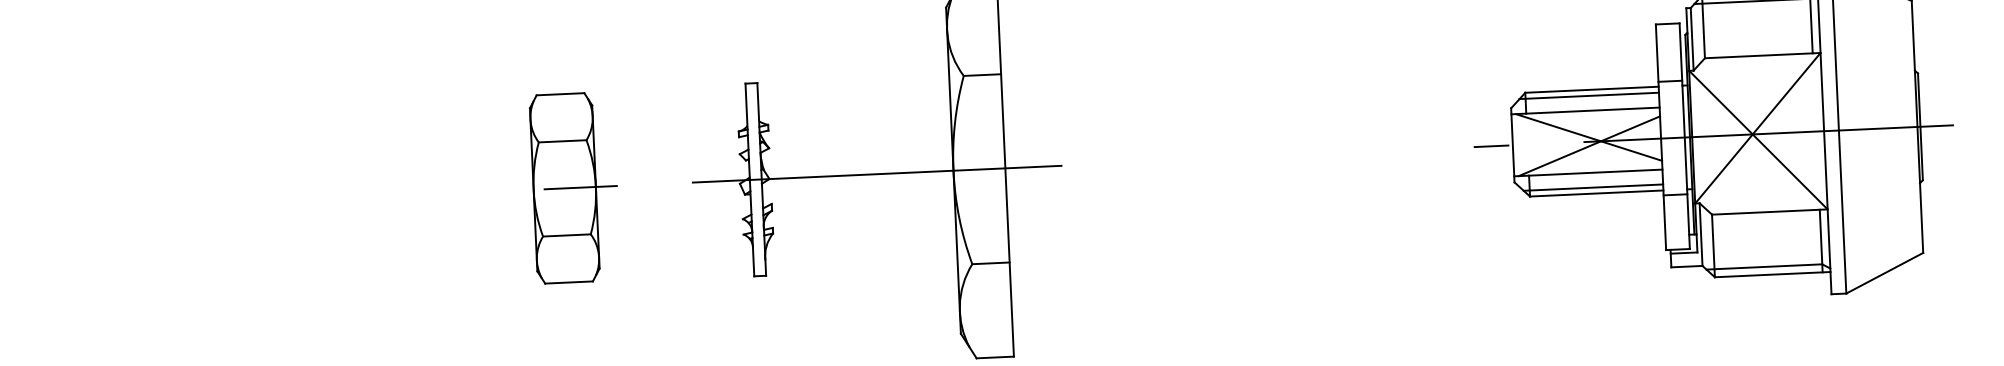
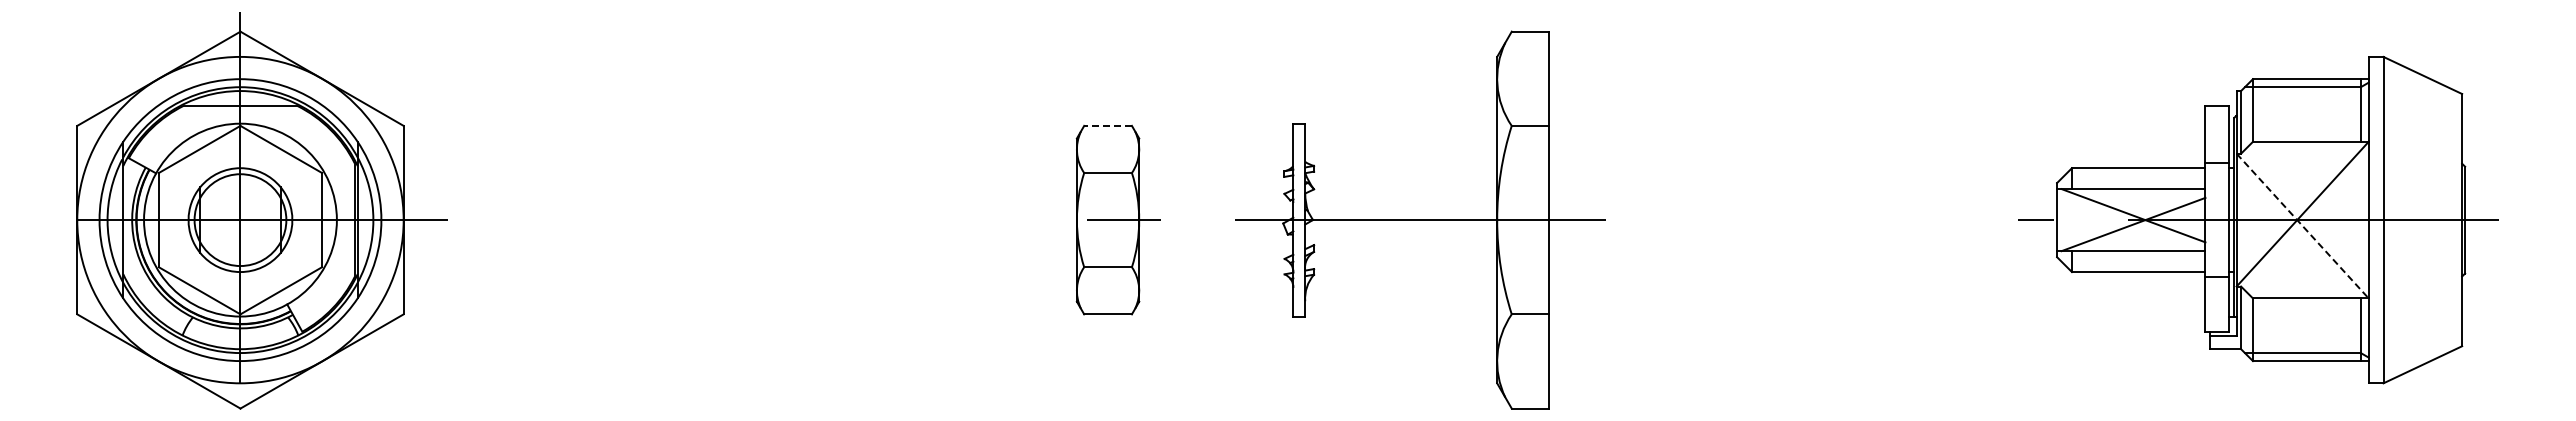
line: (560, 93) -> (1108, 125), solid -> dashed
line: (1589, 96) -> (2135, 174), removed
line: (1758, 140) -> (2302, 226), solid -> dashed
line: (1593, 188) -> (2135, 266), removed

